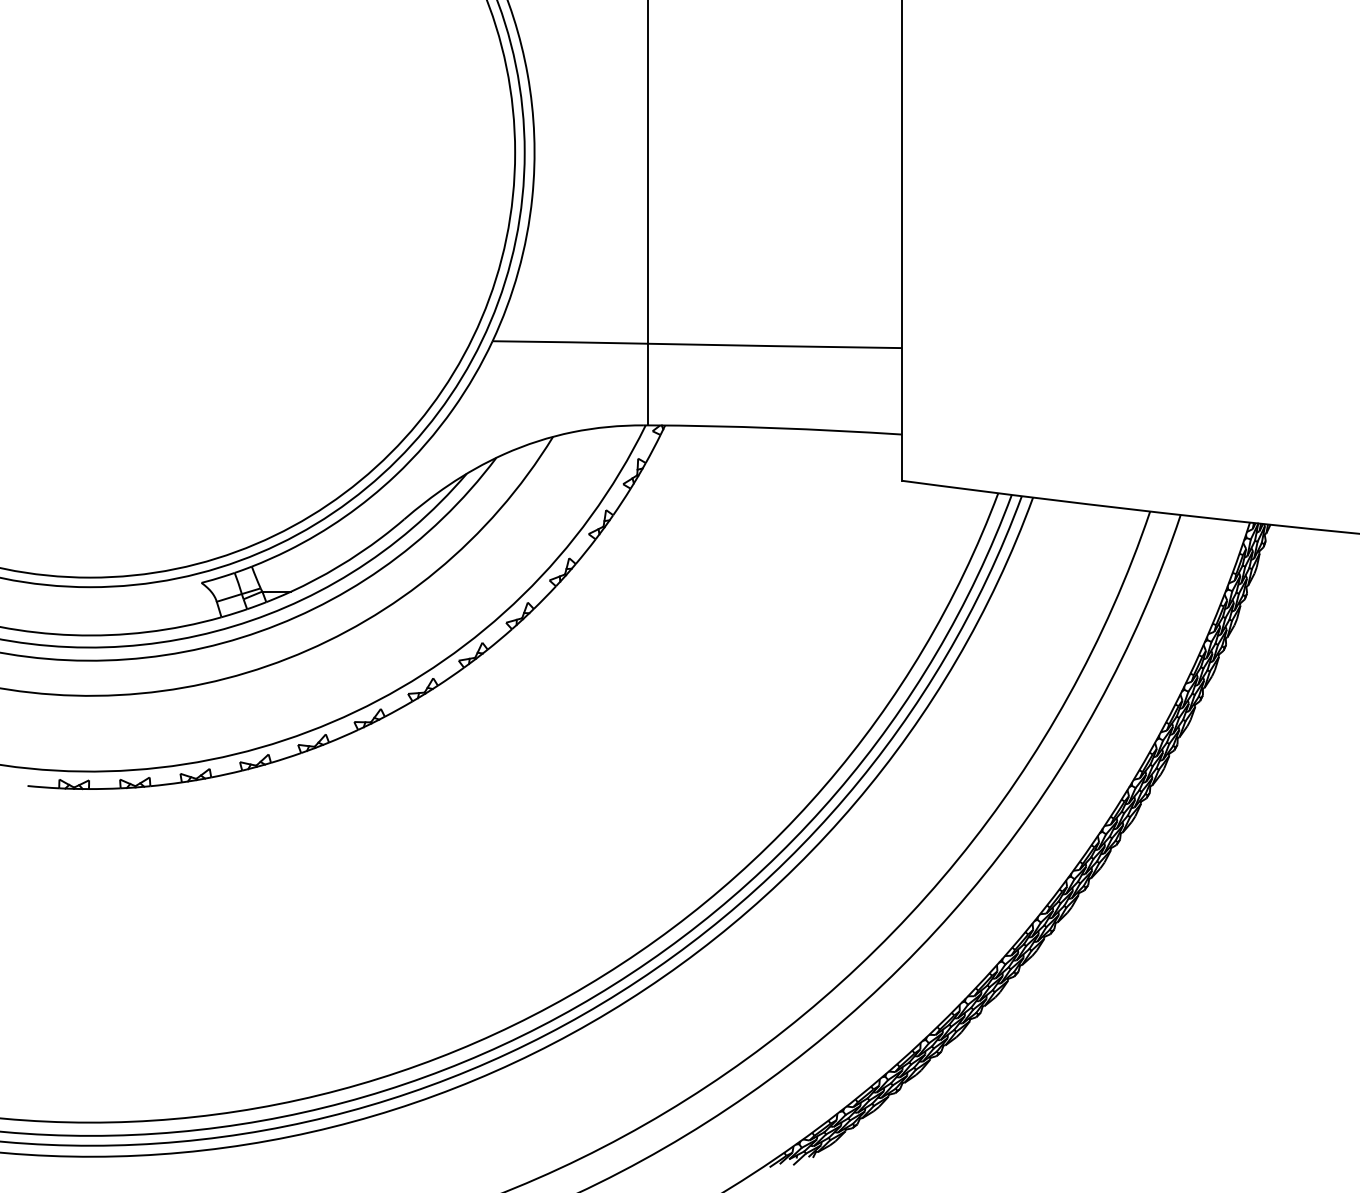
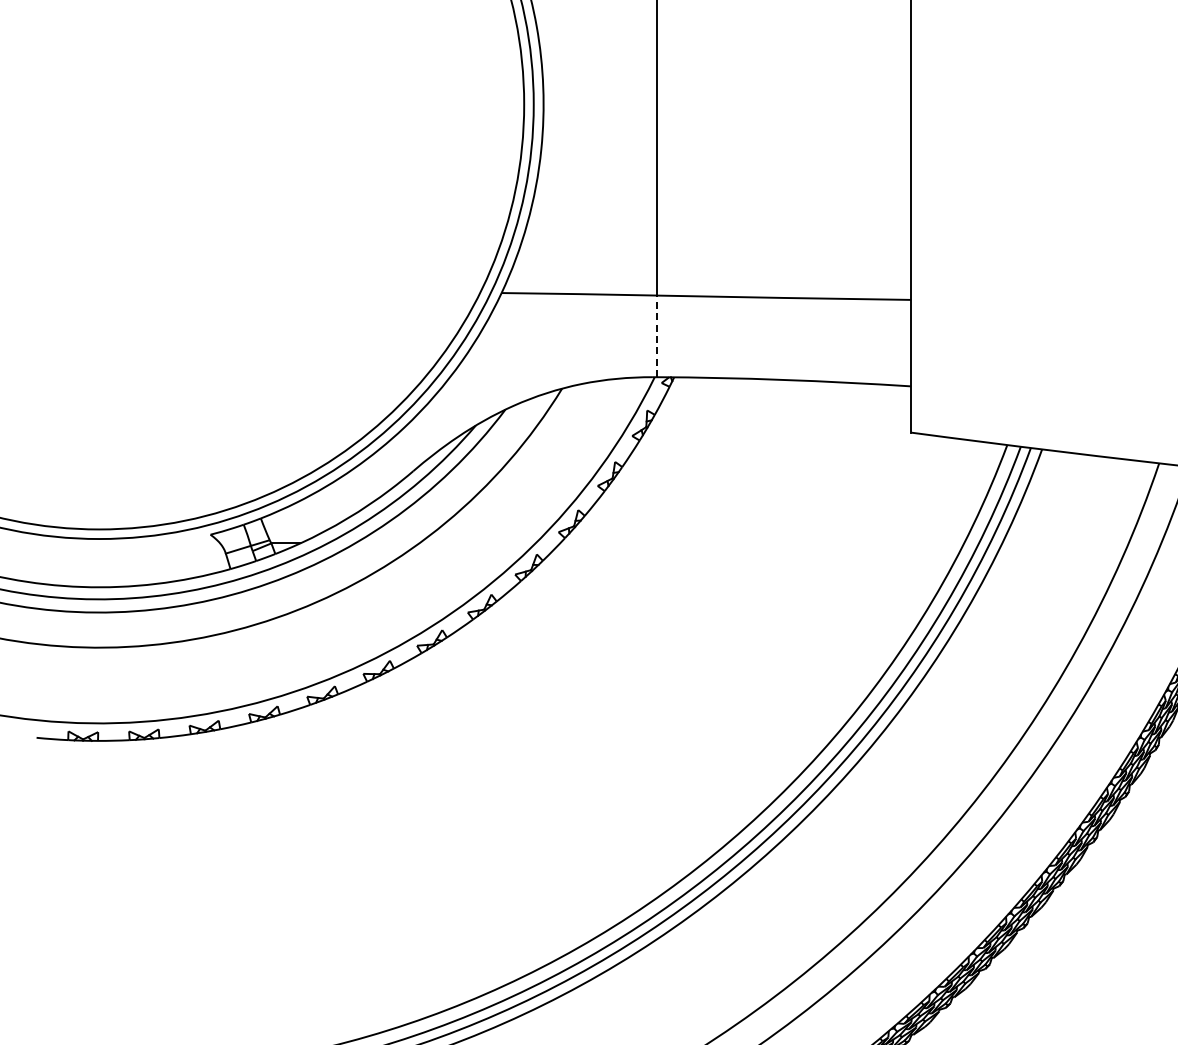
line: (647, 384) -> (656, 336), solid -> dashed

